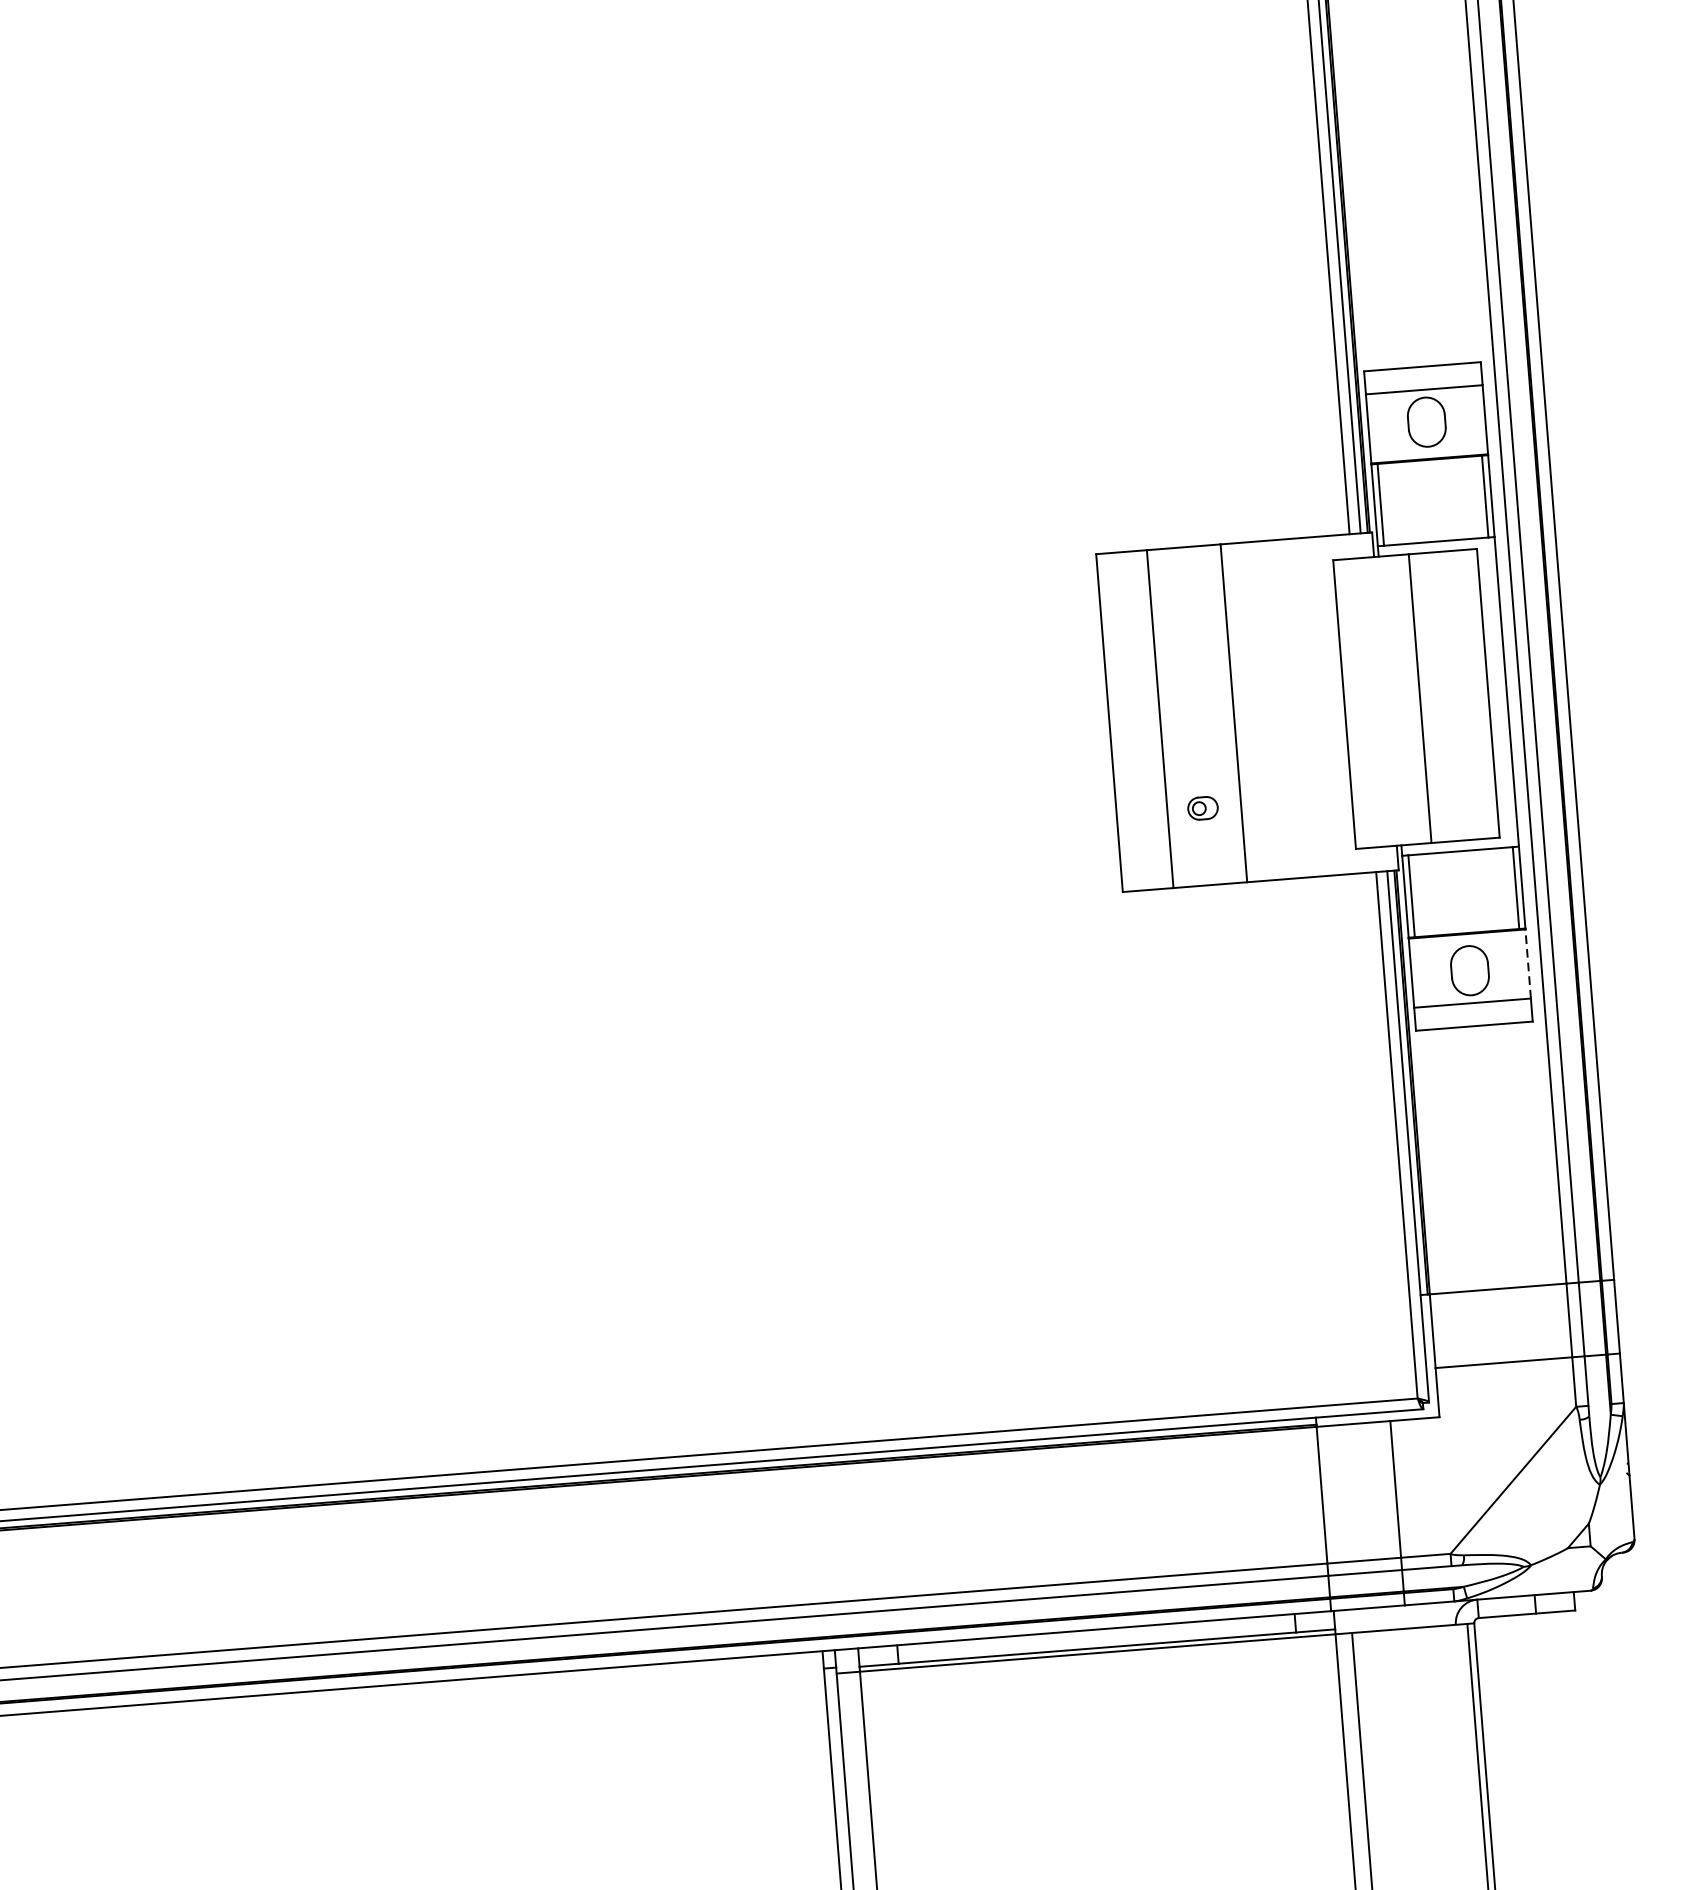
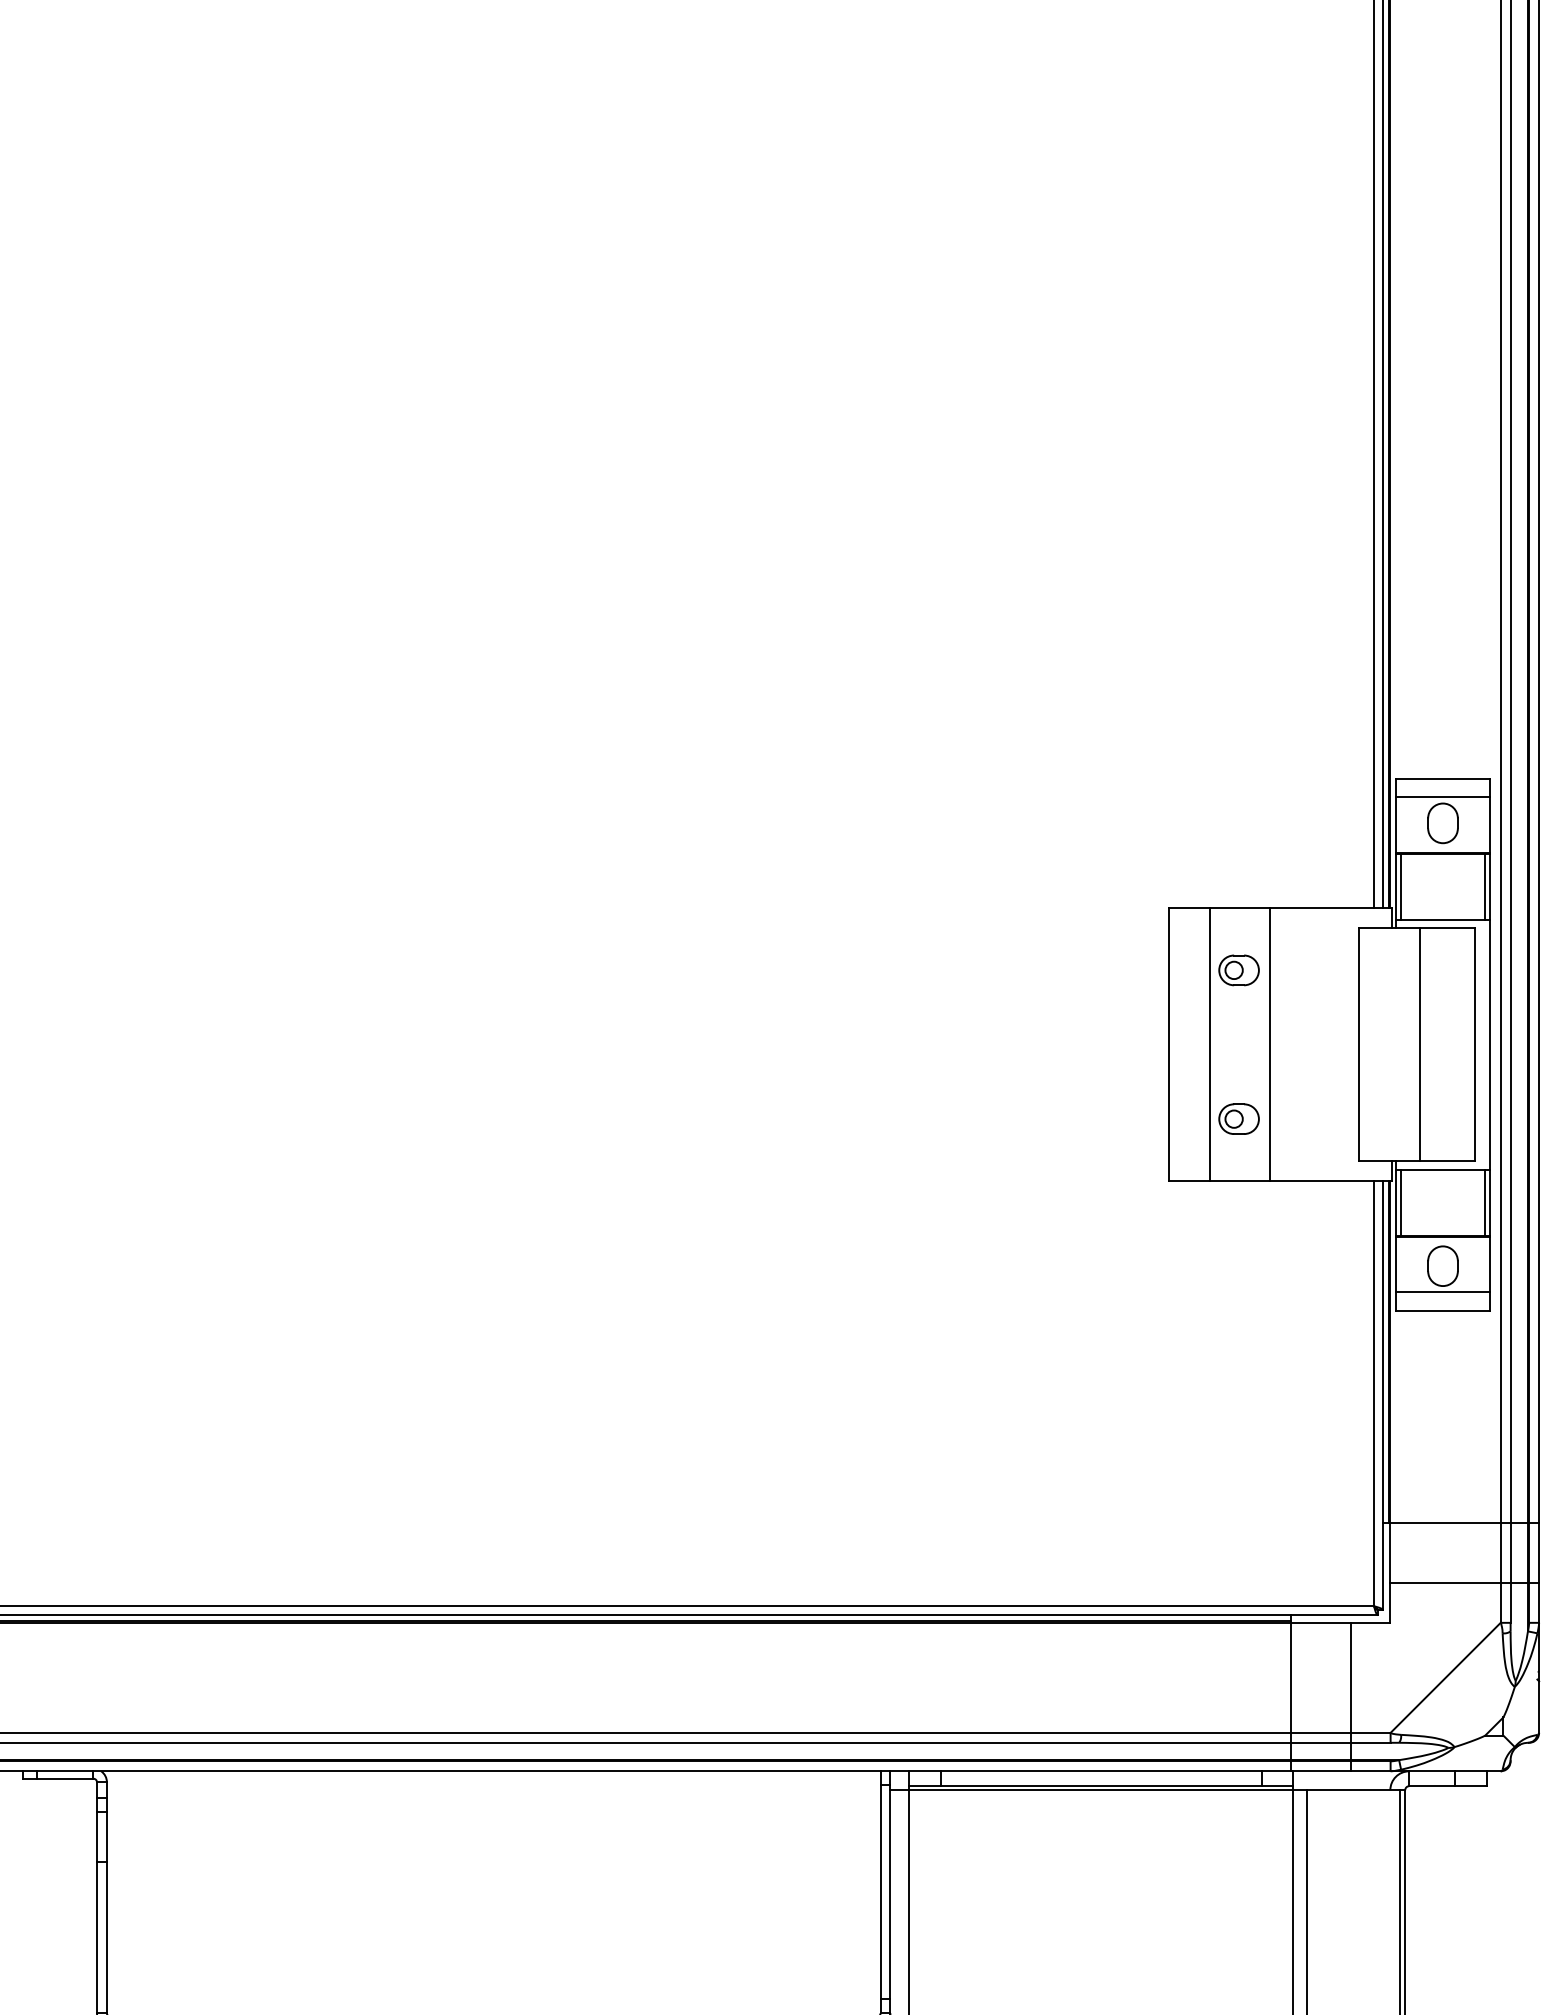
part: (1187, 624) -> (1238, 970), added
part: (1202, 807) -> (1238, 1118), size x1.67
line: (1528, 963) -> (1490, 1264), dashed -> solid

